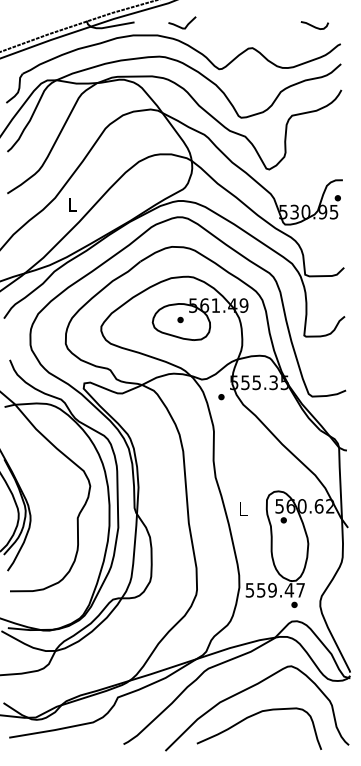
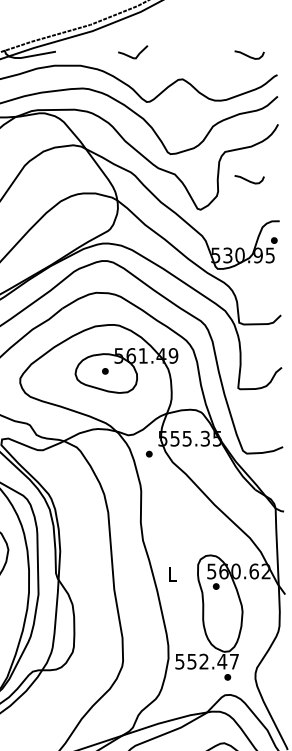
curve: (181, 26) -> (132, 56), moved
curve: (313, 141) -> (248, 179), added
text: (272, 590) -> (204, 661), 559.47 -> 552.47

